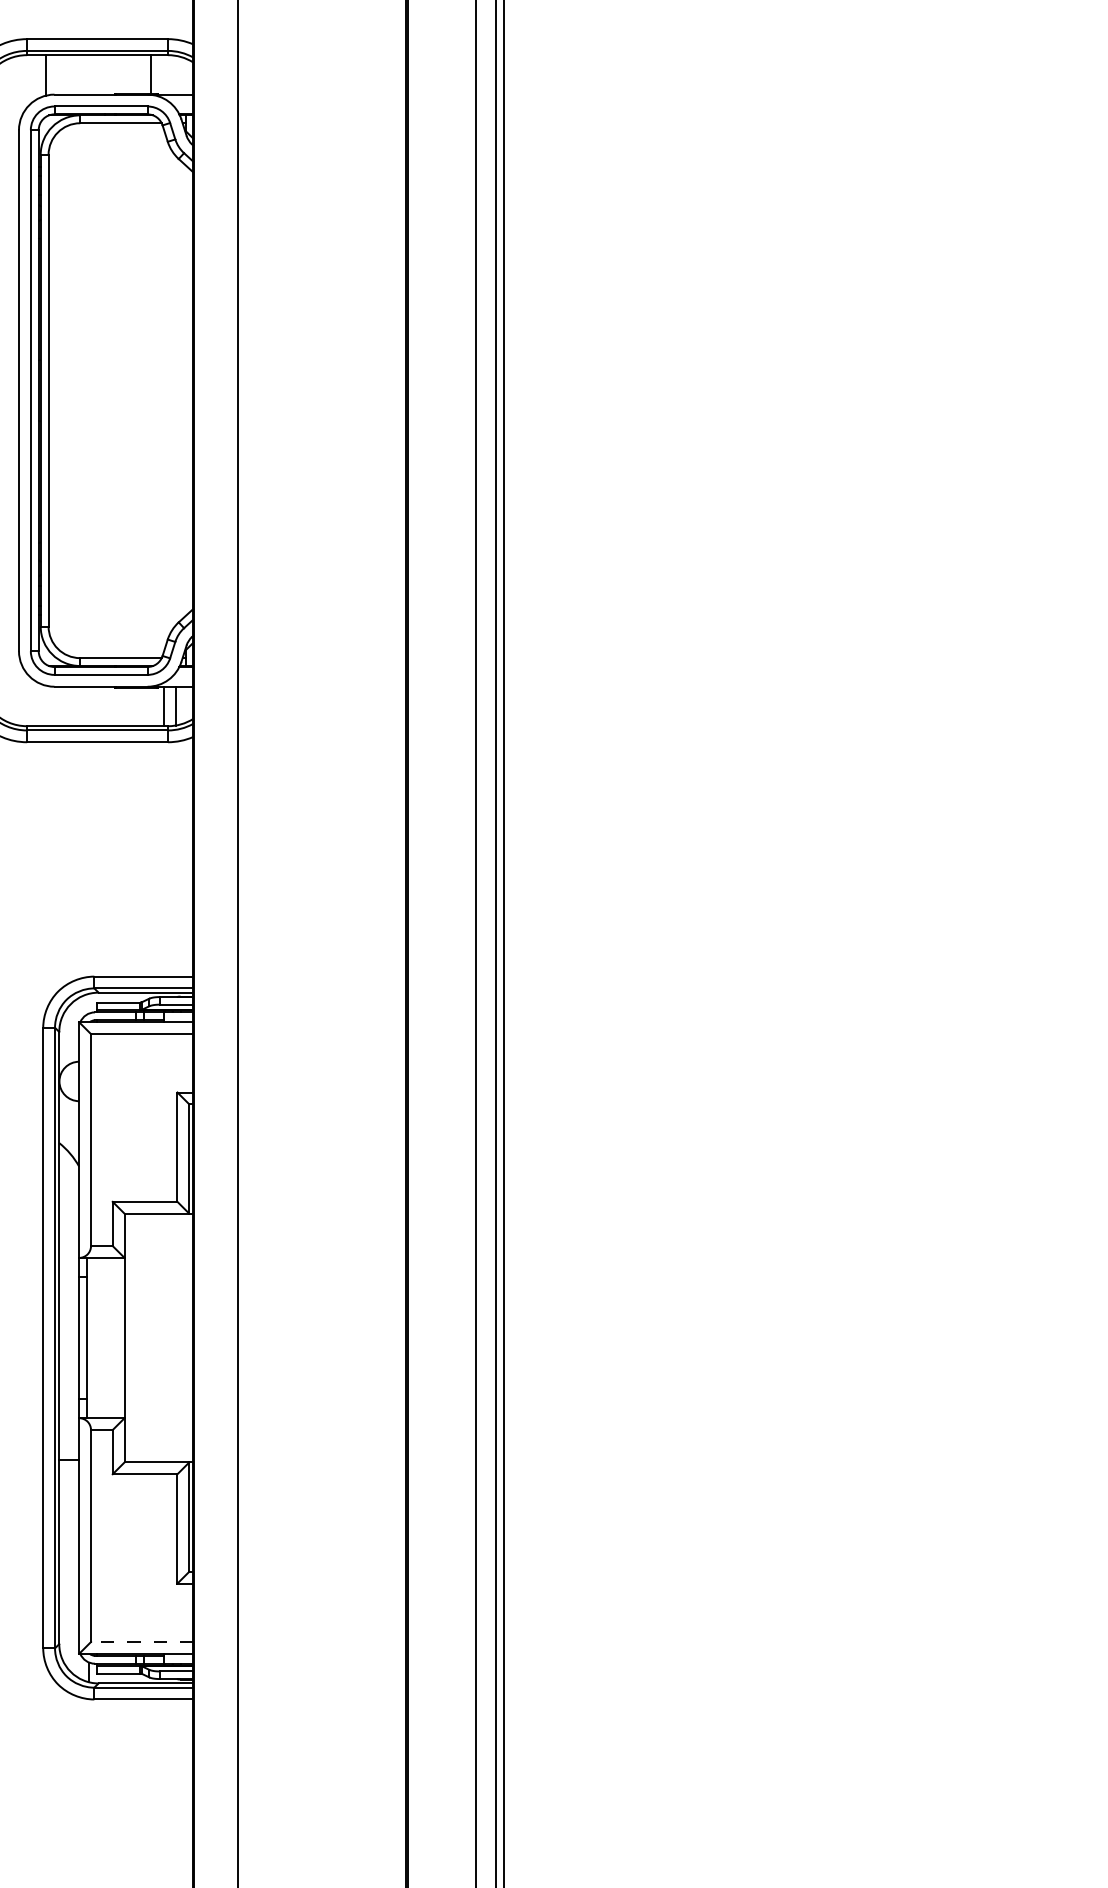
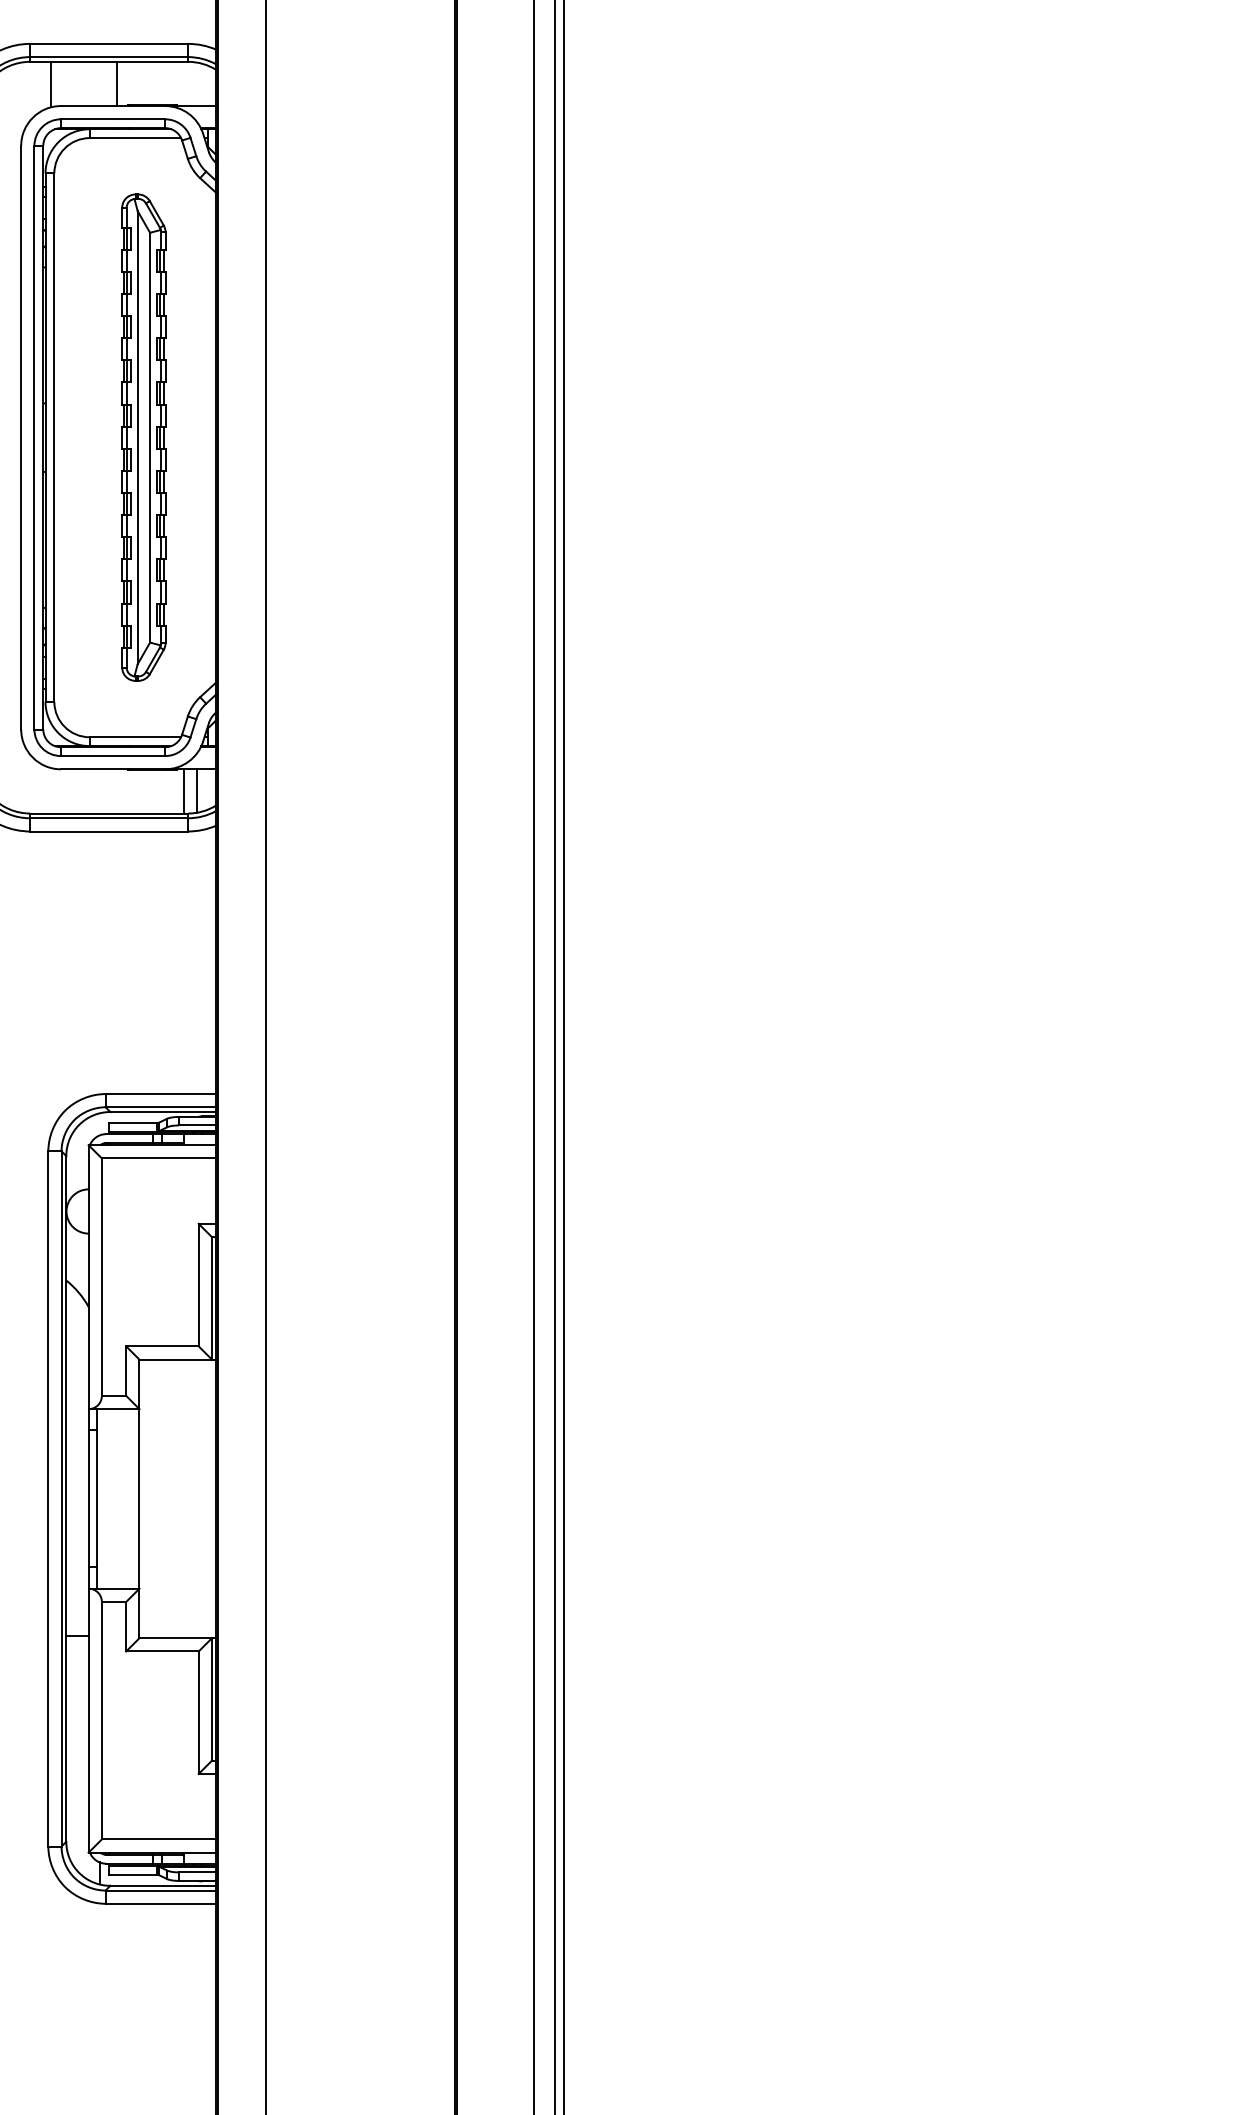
line: (151, 74) -> (117, 83), moved
part: (128, 390) -> (143, 437), added
line: (141, 1642) -> (158, 1839), dashed -> solid

